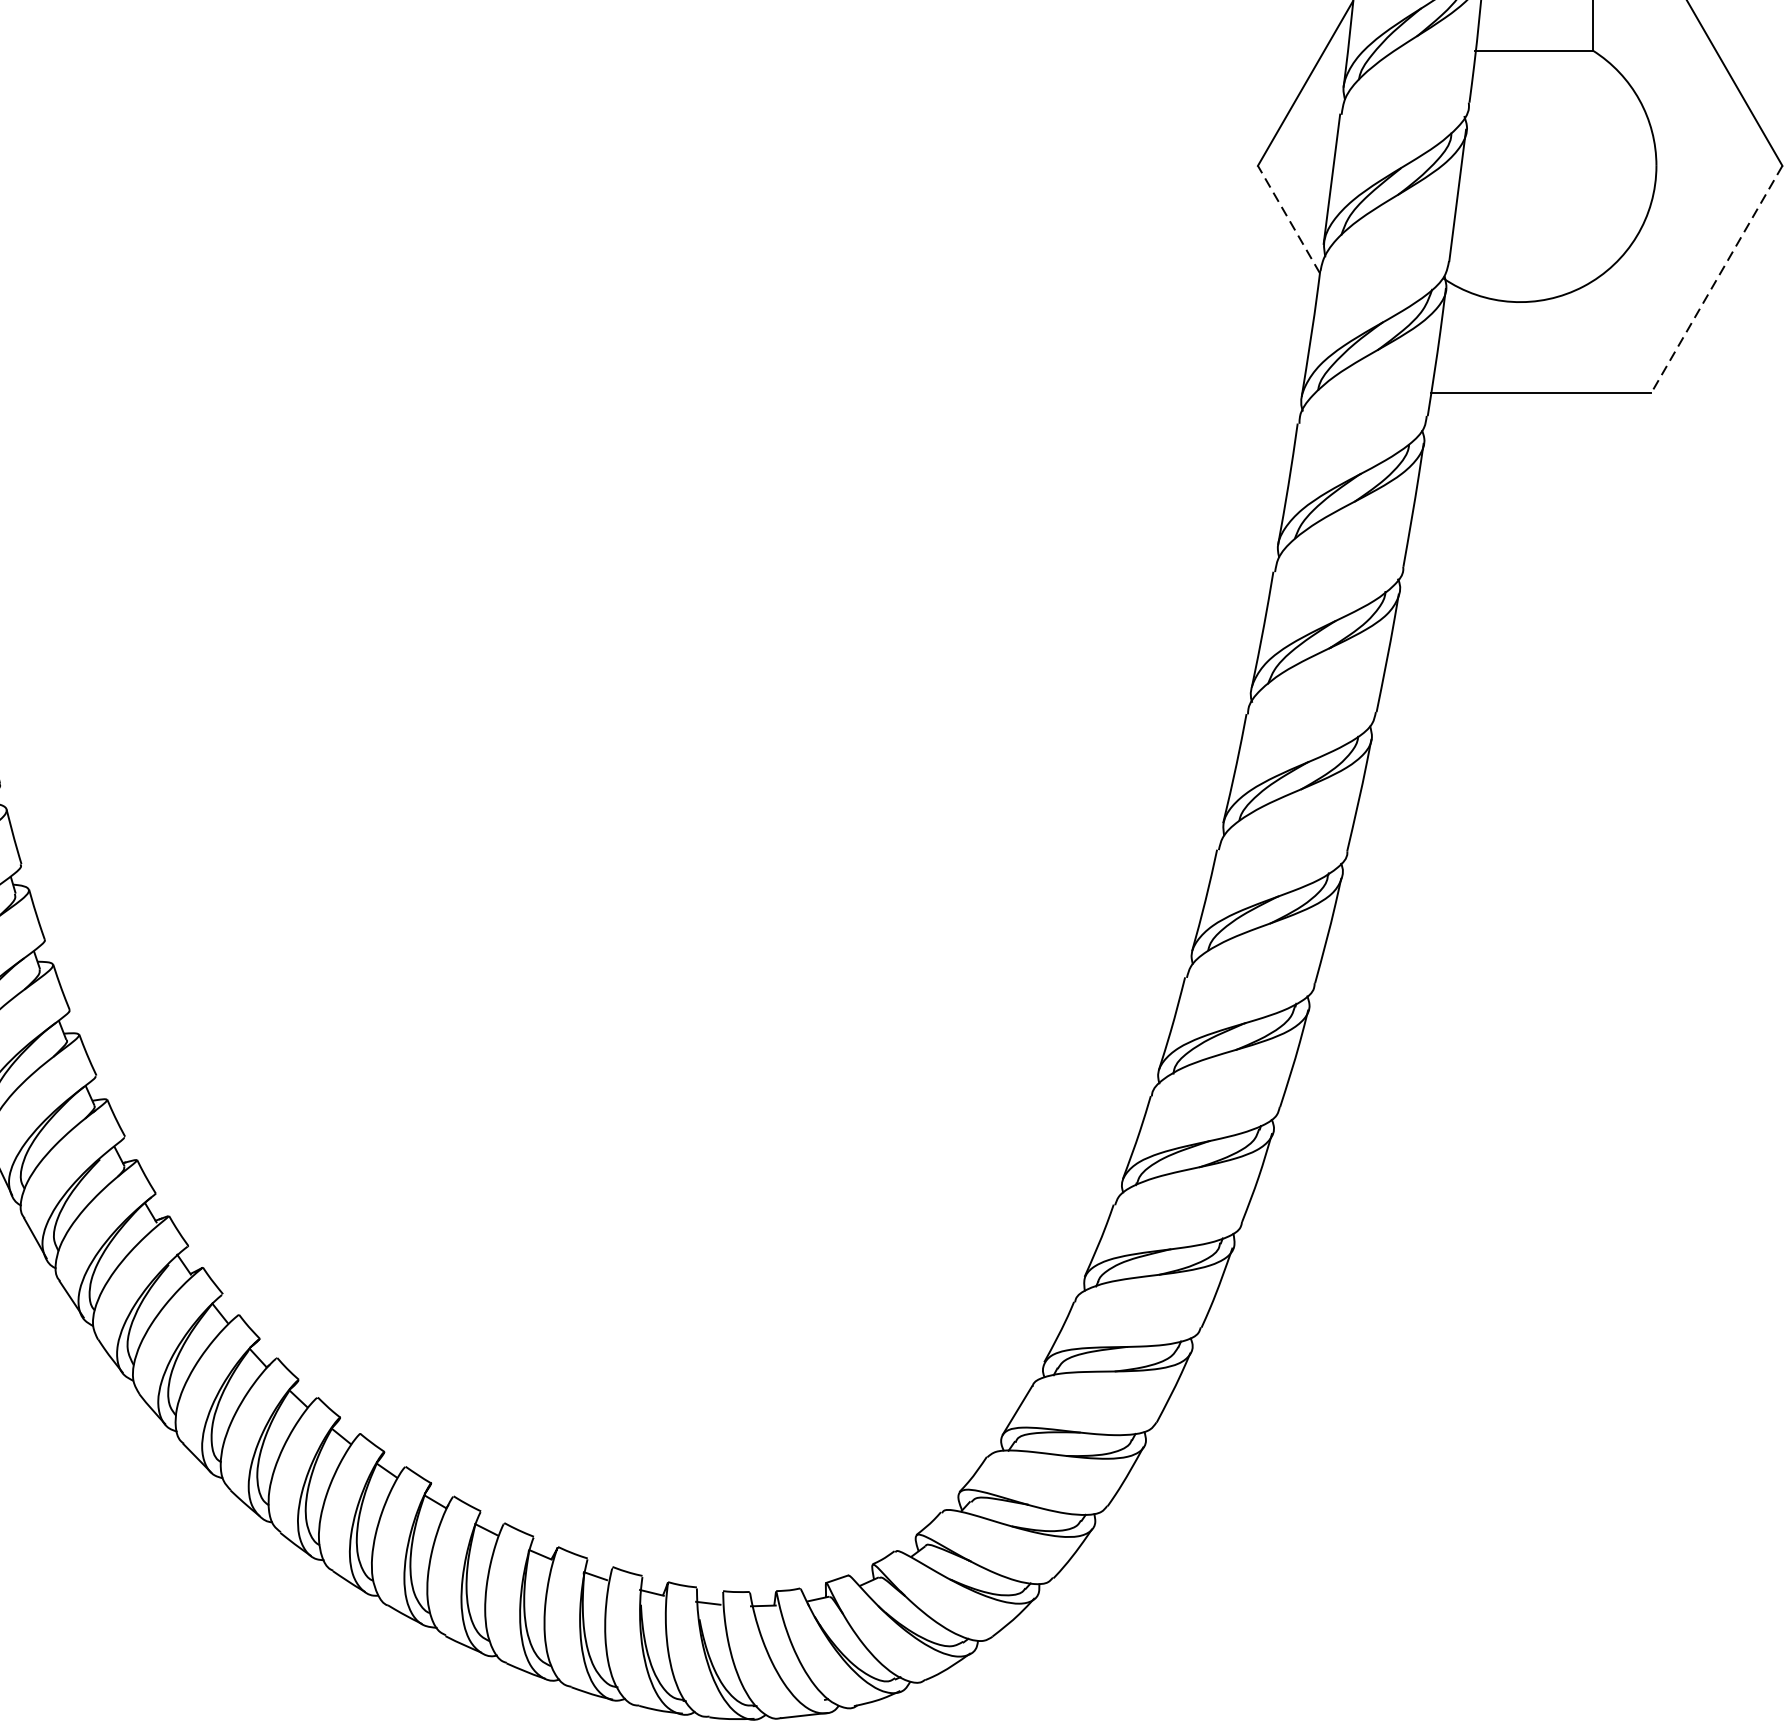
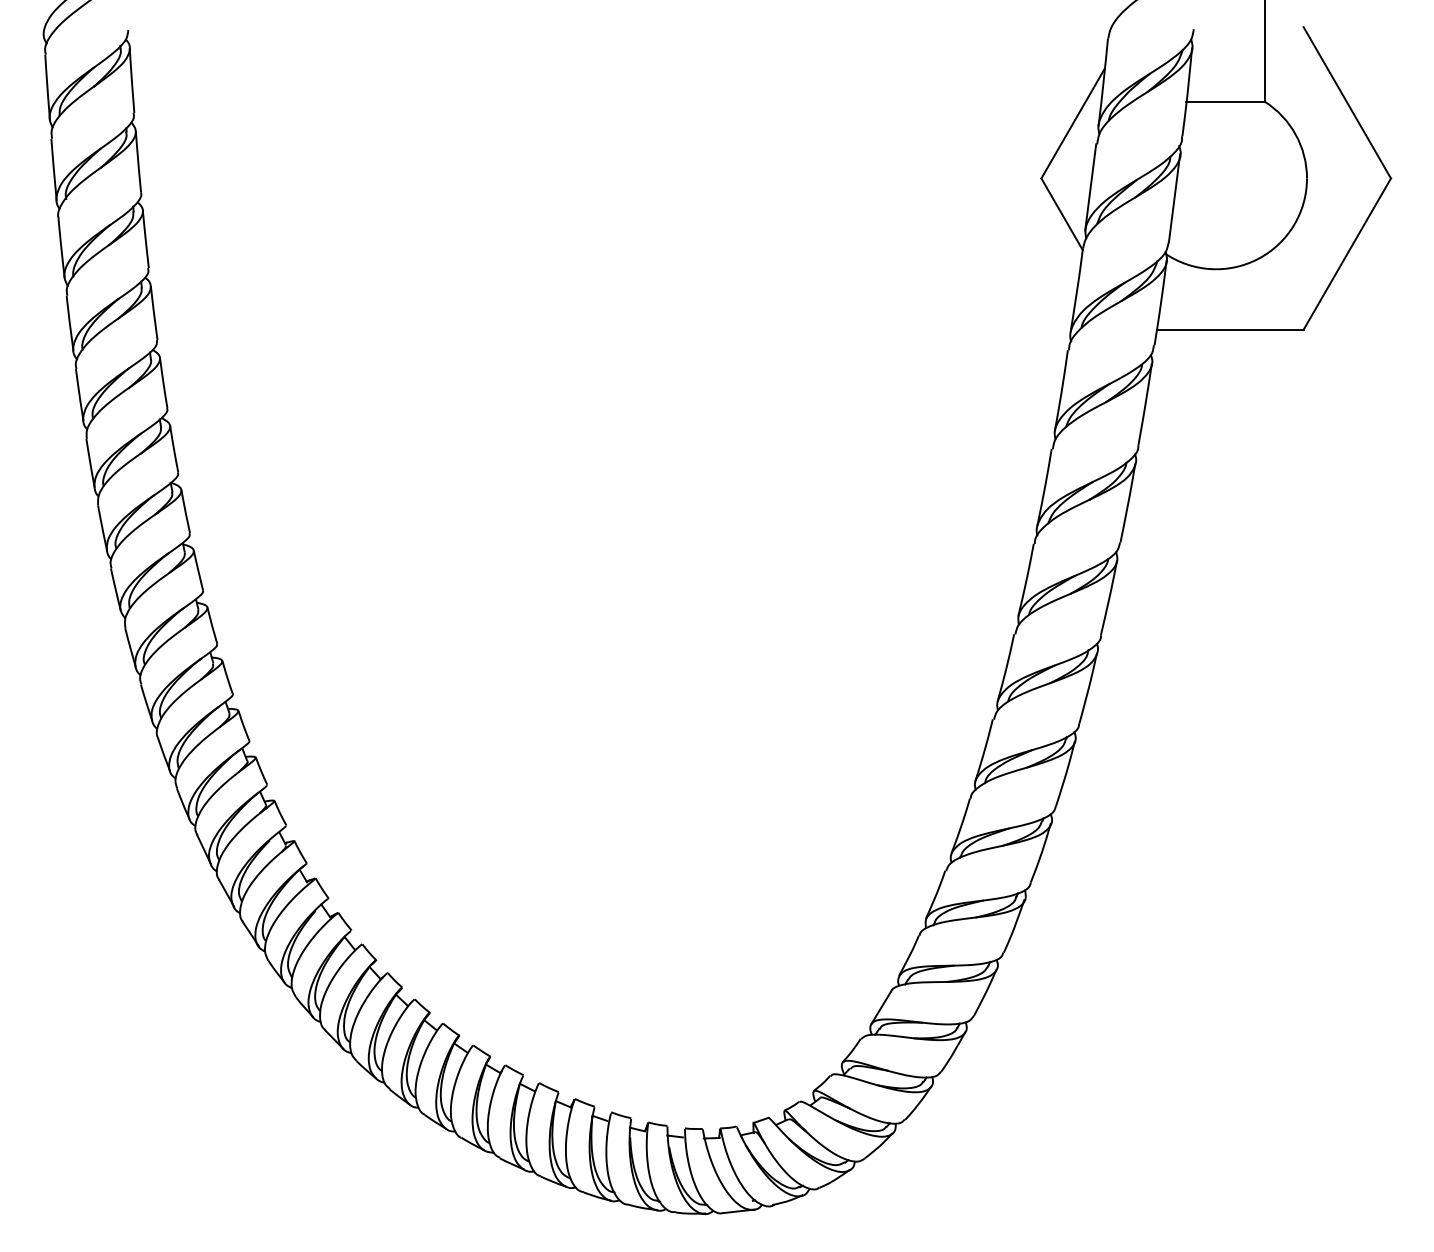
line: (1288, 218) -> (1061, 213), dashed -> solid
line: (1717, 279) -> (1347, 254), dashed -> solid

